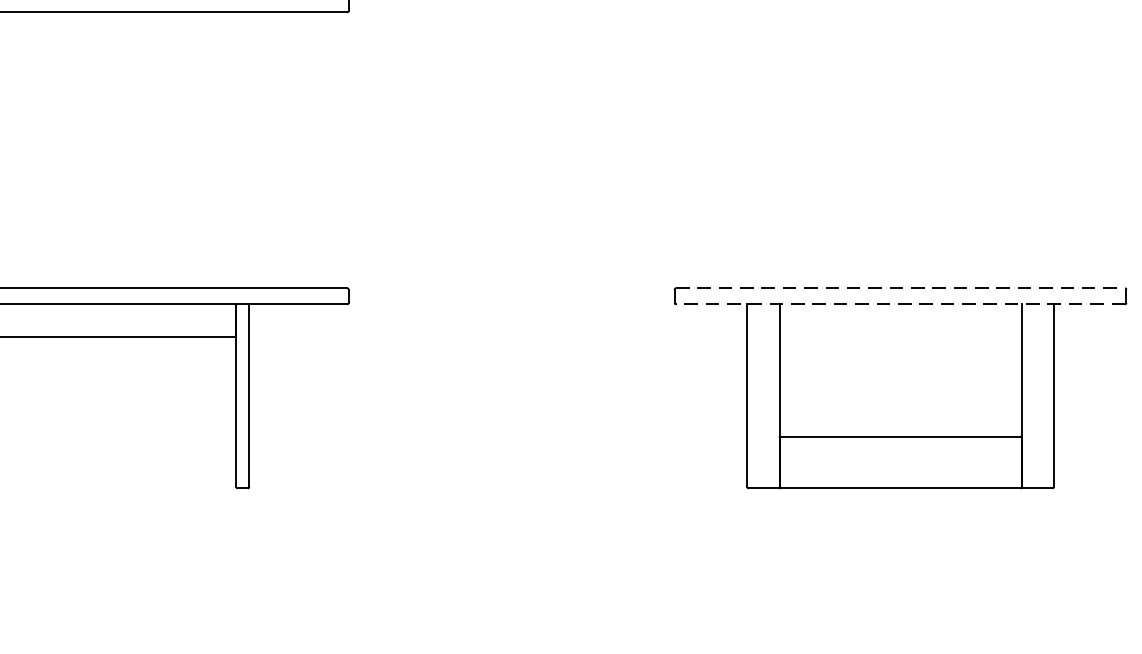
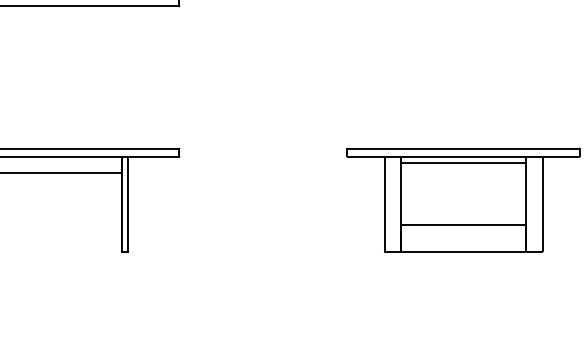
line: (900, 288) -> (463, 148), dashed -> solid
line: (900, 303) -> (463, 156), dashed -> solid
line: (900, 317) -> (463, 163), added

